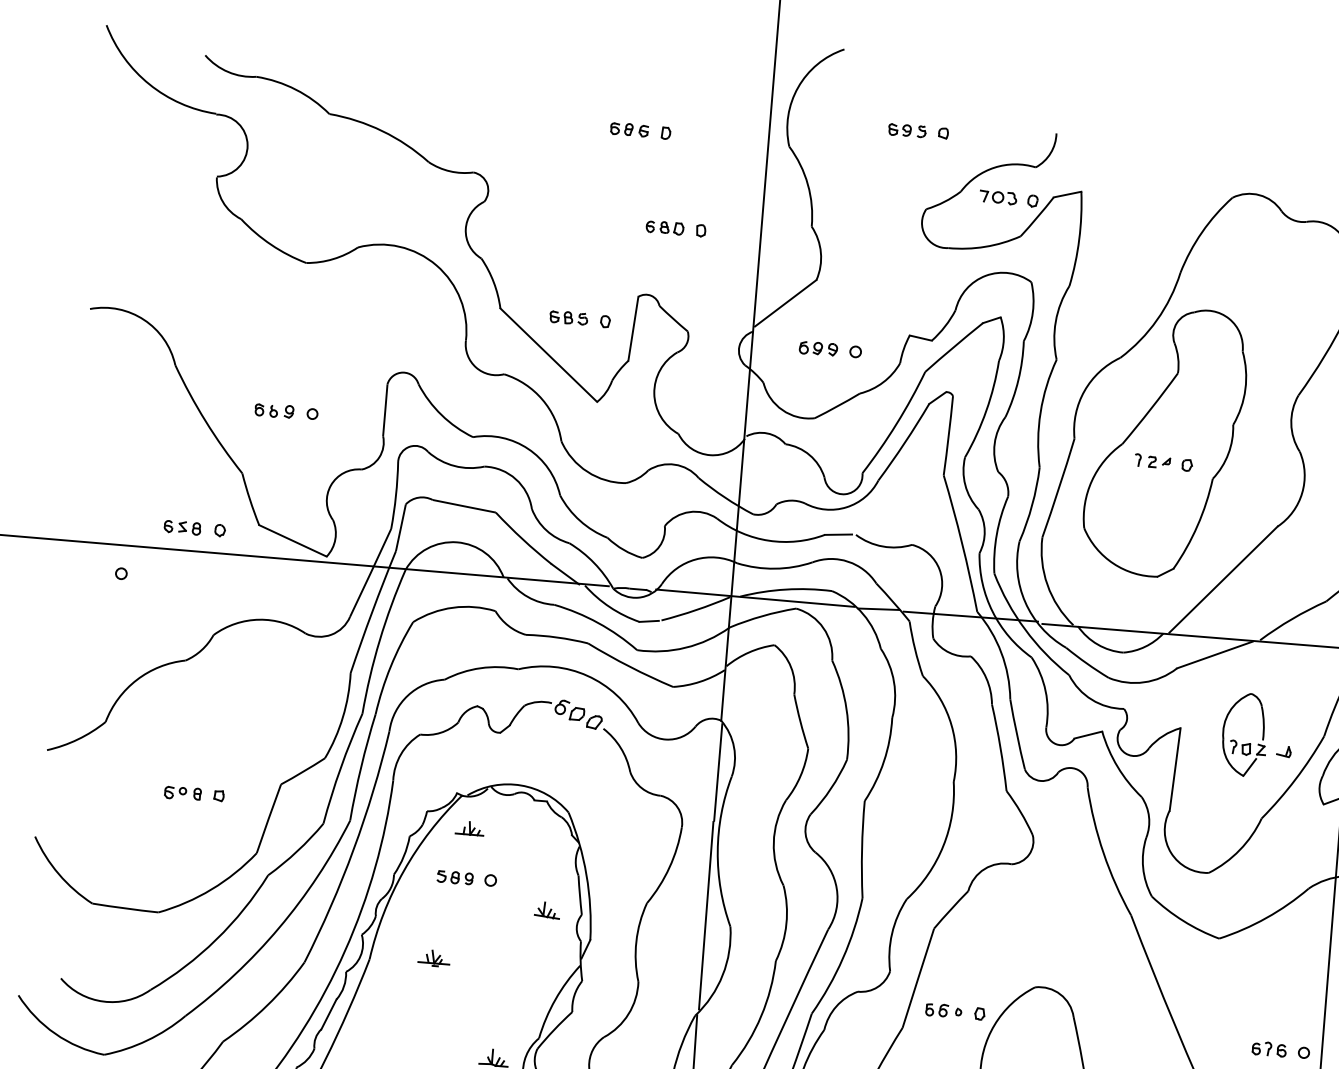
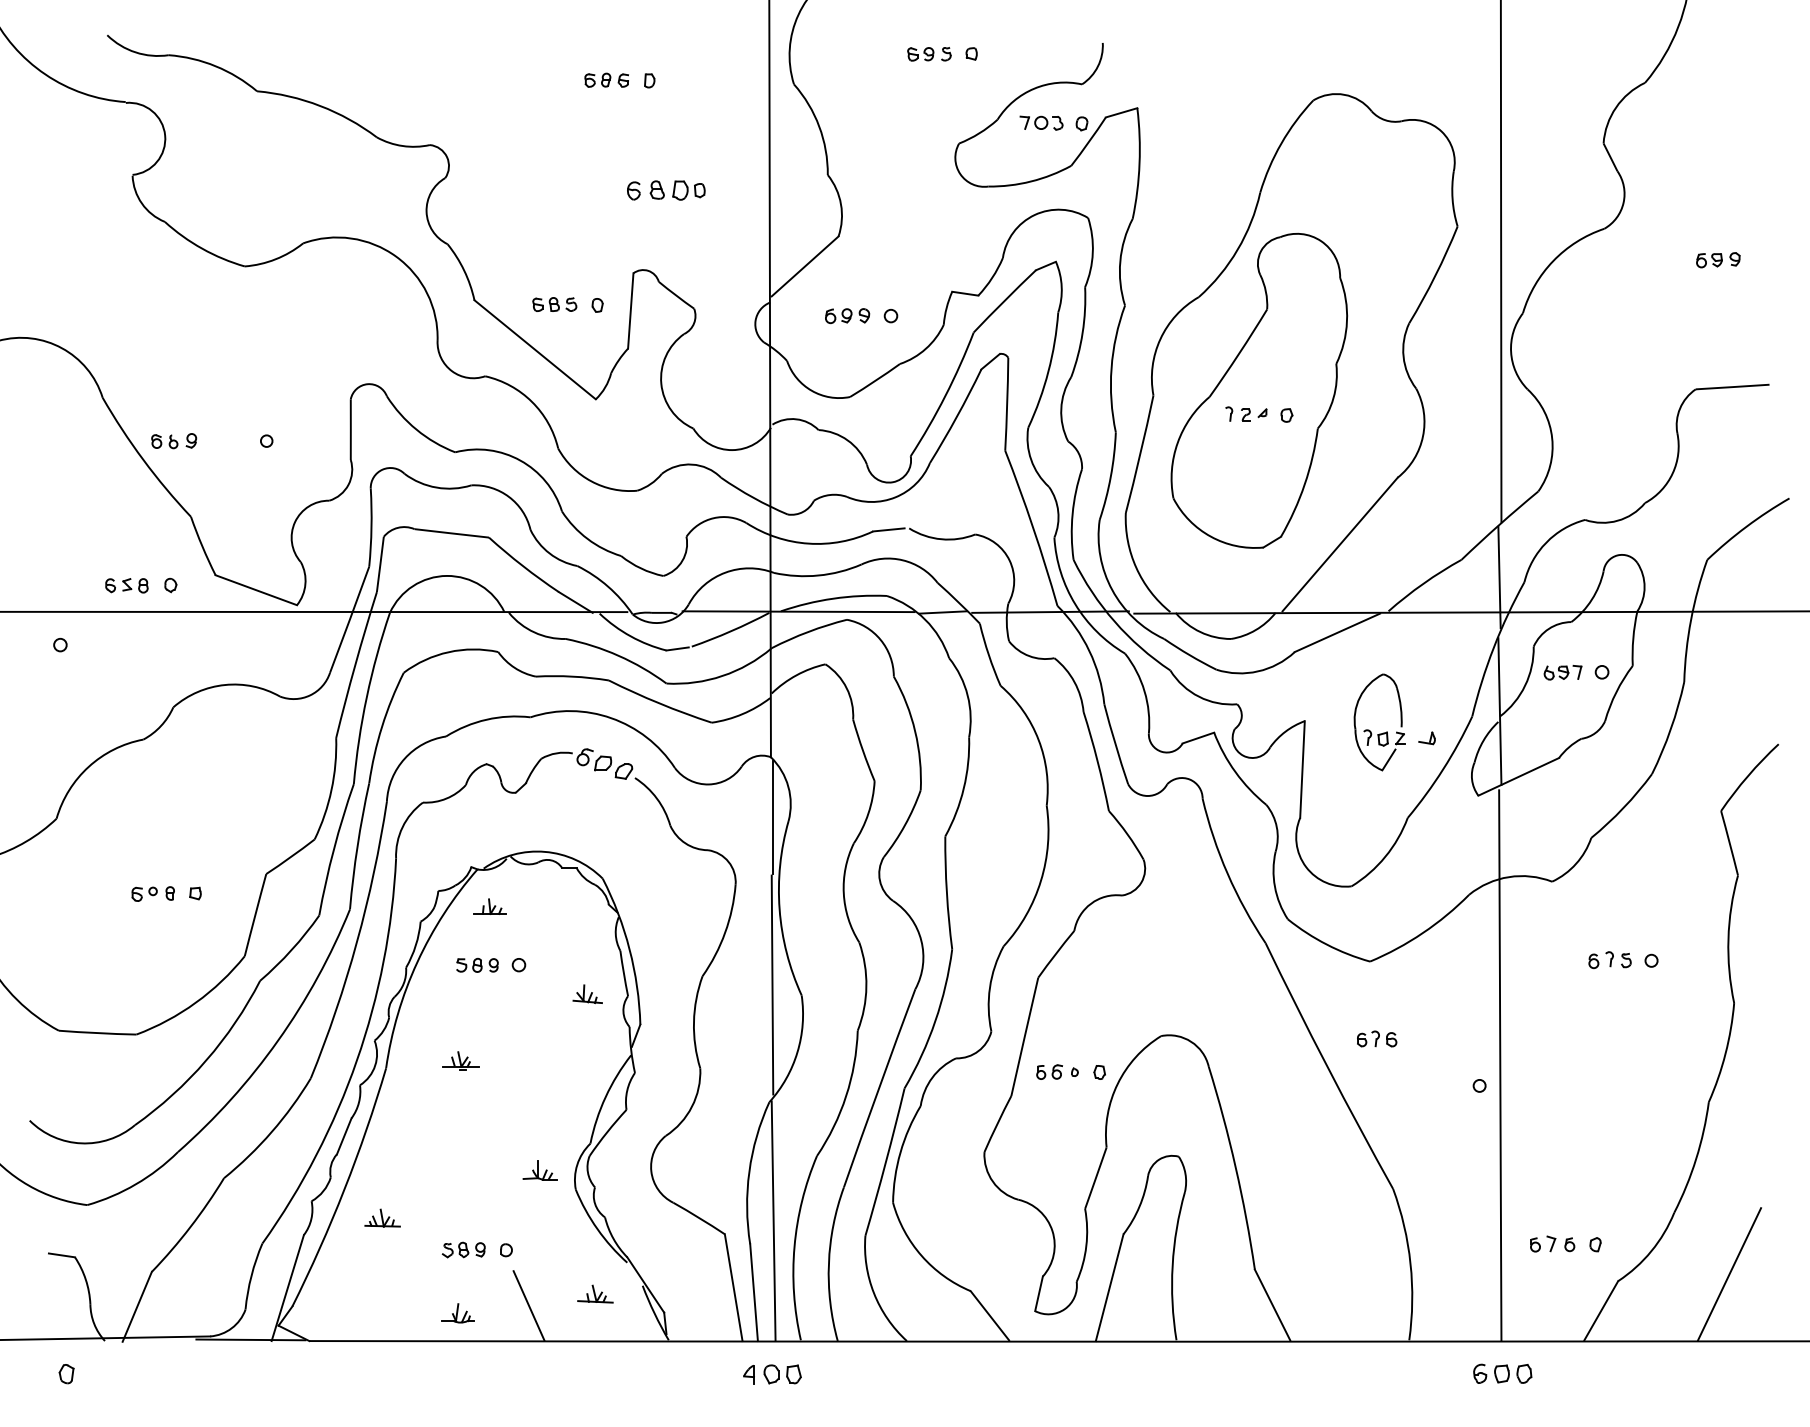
part: (664, 227) -> (657, 190), size x1.4
part: (274, 411) -> (174, 441), moved
part: (1269, 1048) -> (1377, 1038), moved

